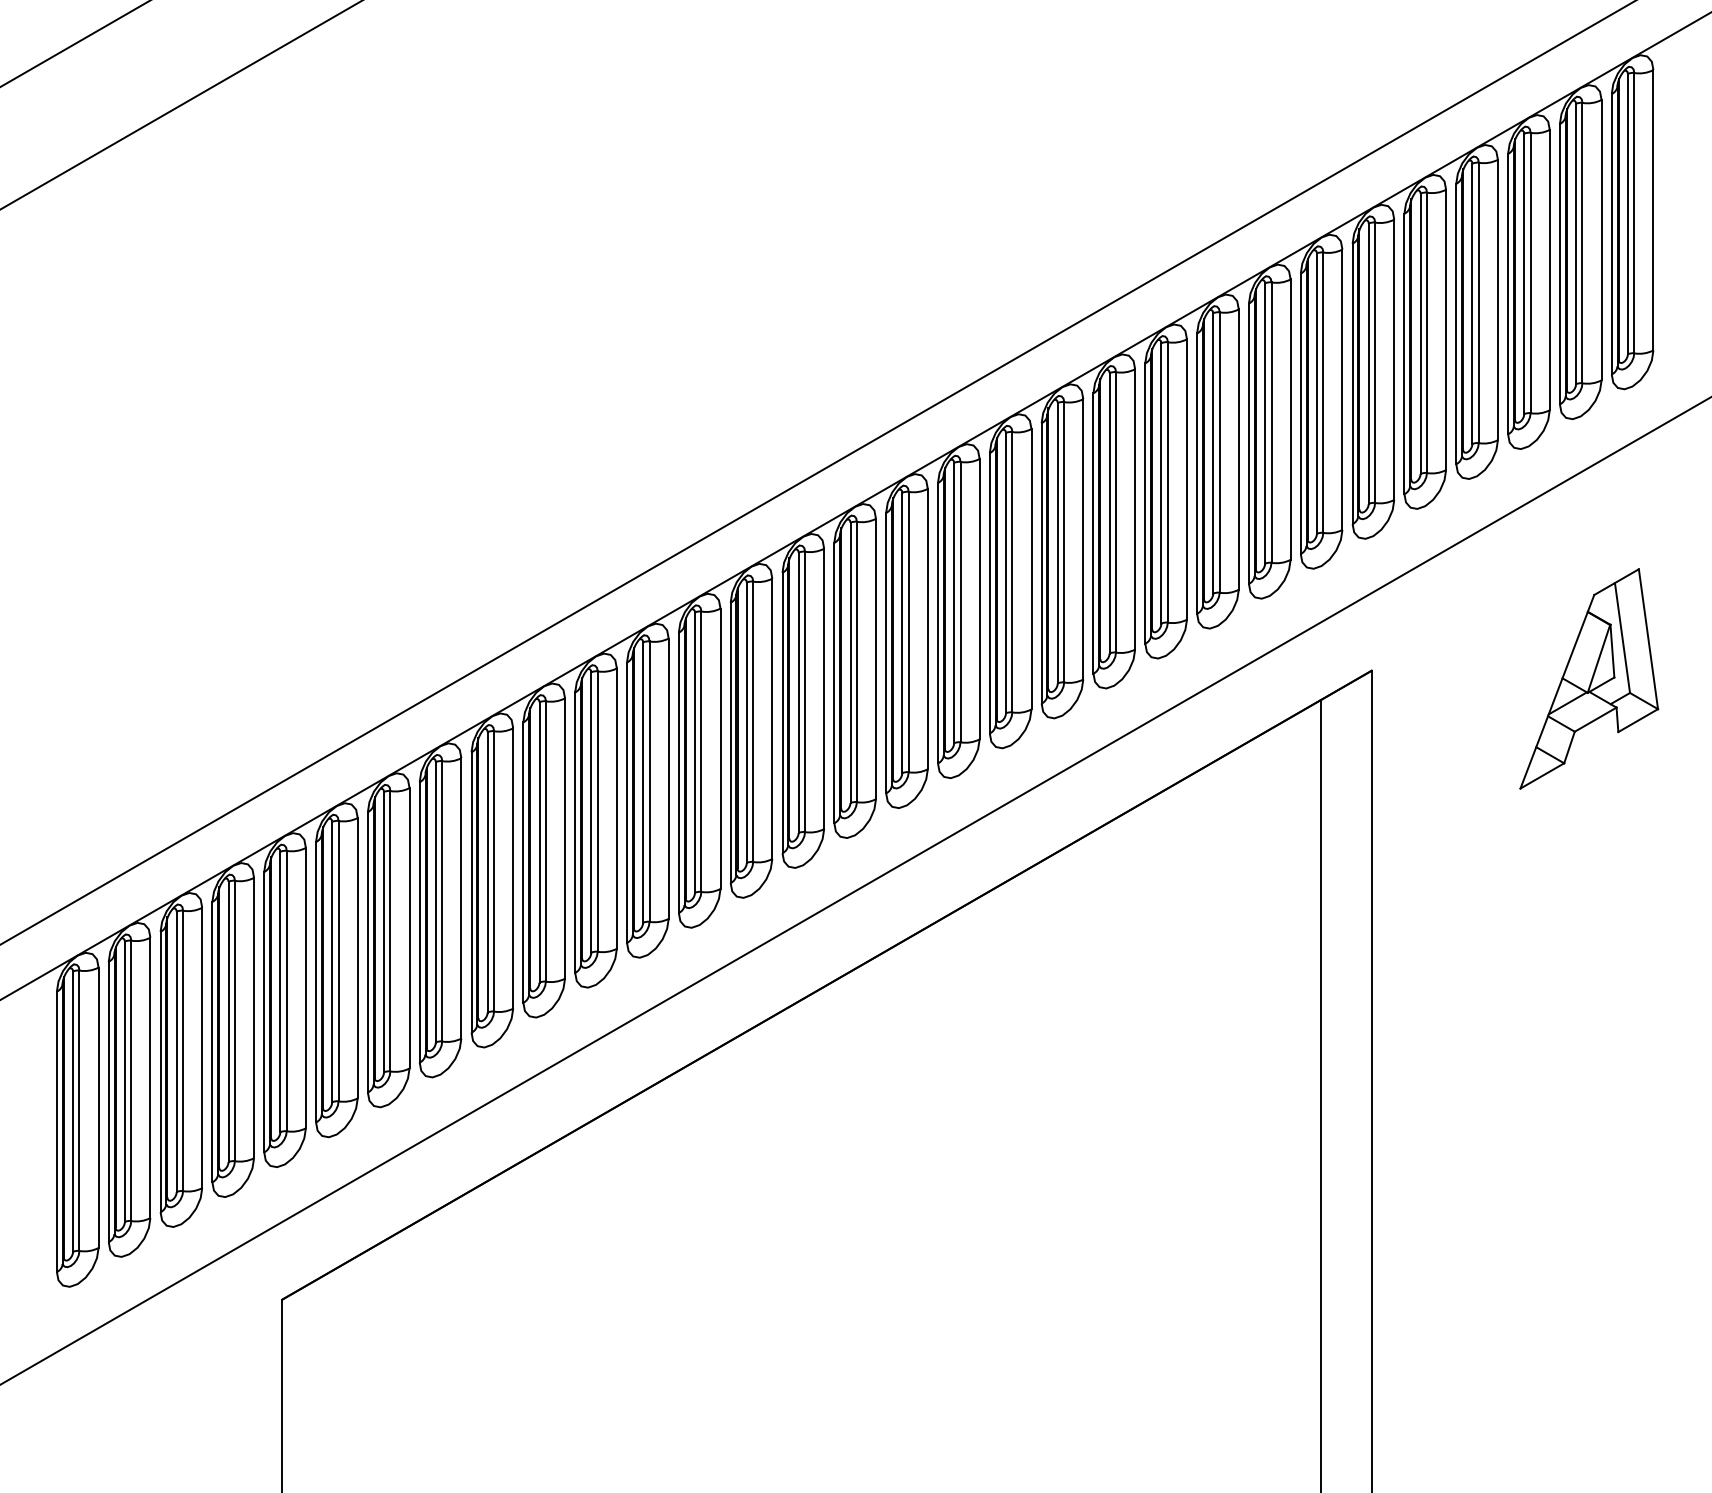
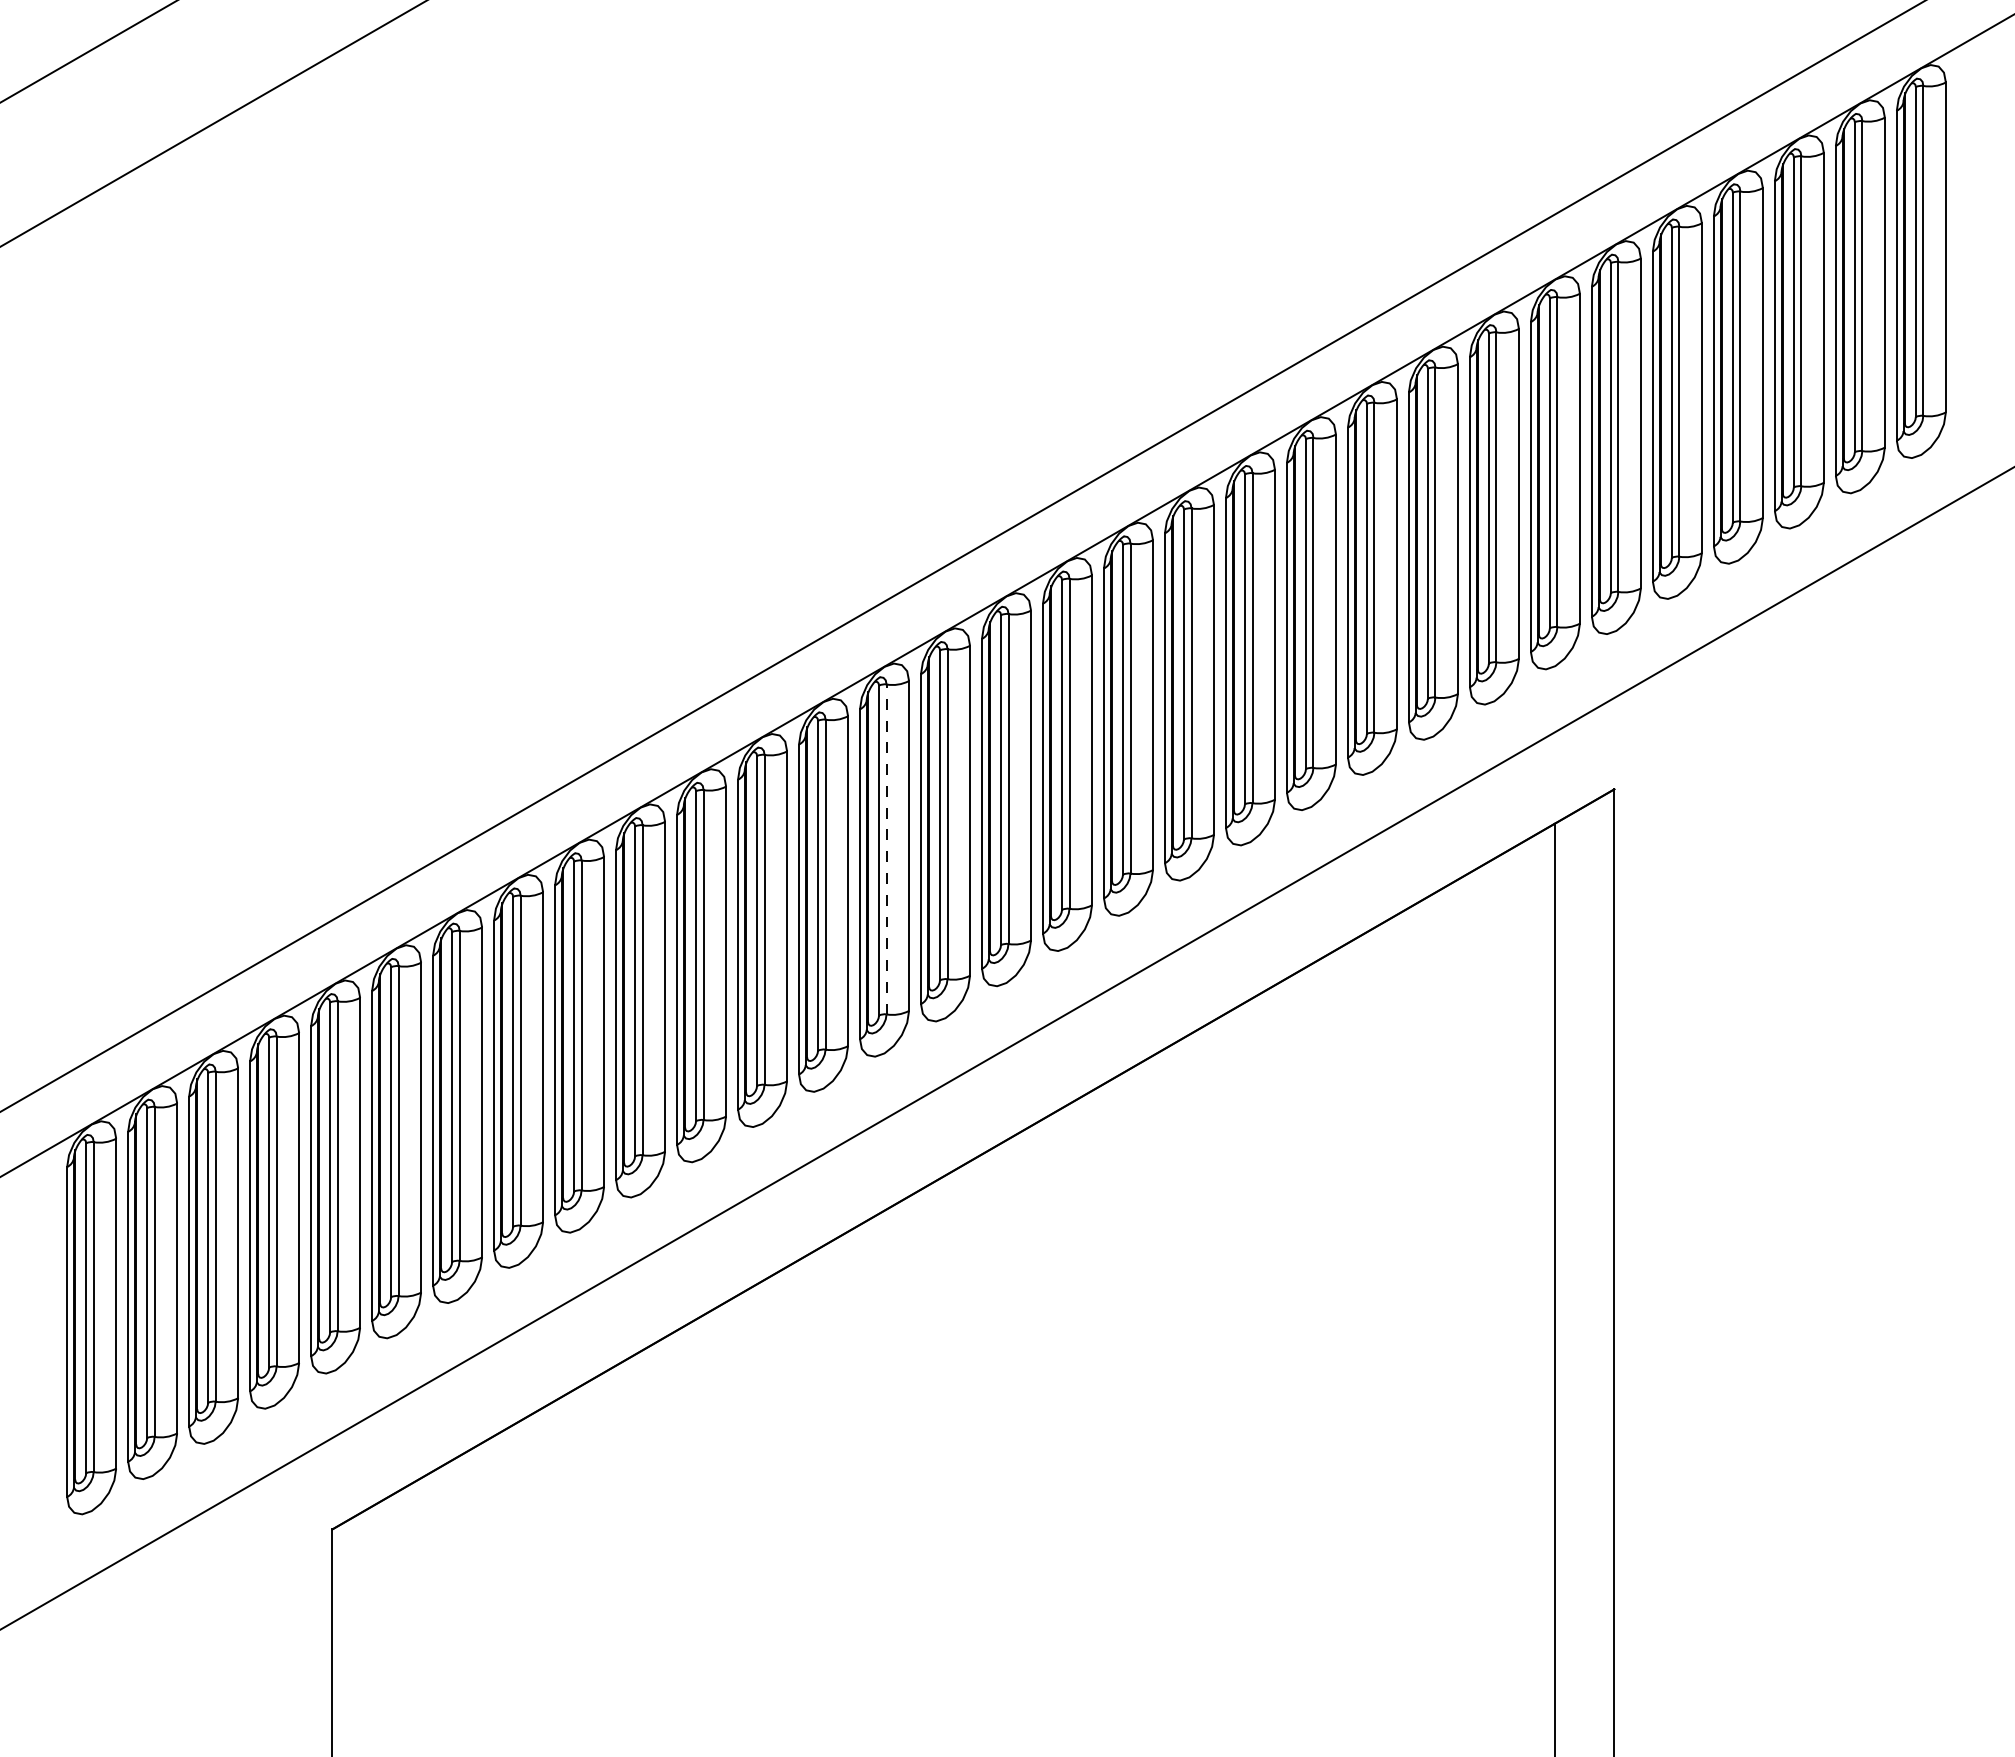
part: (1589, 678) -> (1870, 798), removed
line: (753, 721) -> (886, 849), solid -> dashed

